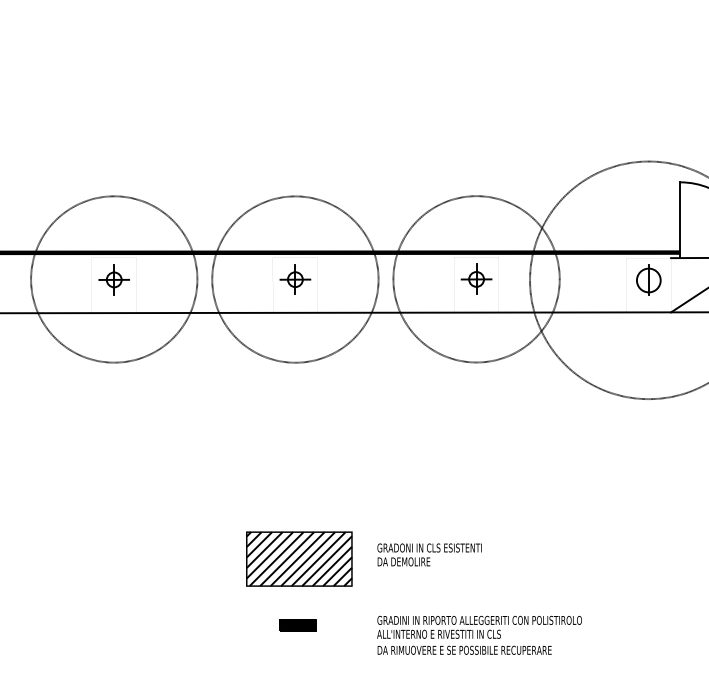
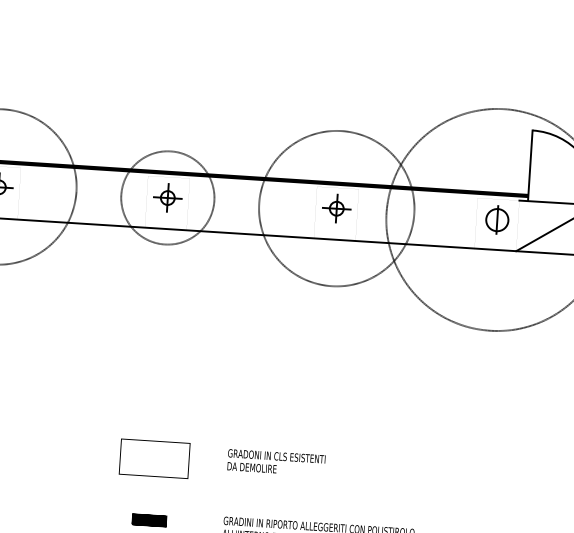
circle: (295, 279) -> (167, 197), size x0.6
part: (299, 558) -> (154, 458), size x0.7

